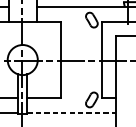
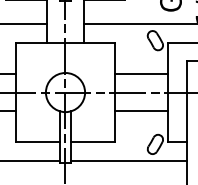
line: (81, 46) -> (141, 74), added
line: (81, 73) -> (141, 110), added
line: (71, 113) -> (129, 161), dashed -> solid

